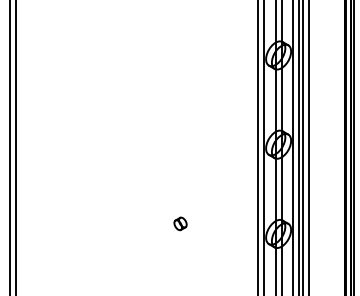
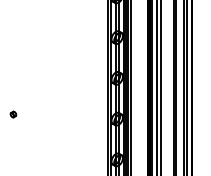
part: (180, 223) -> (13, 114), moved

